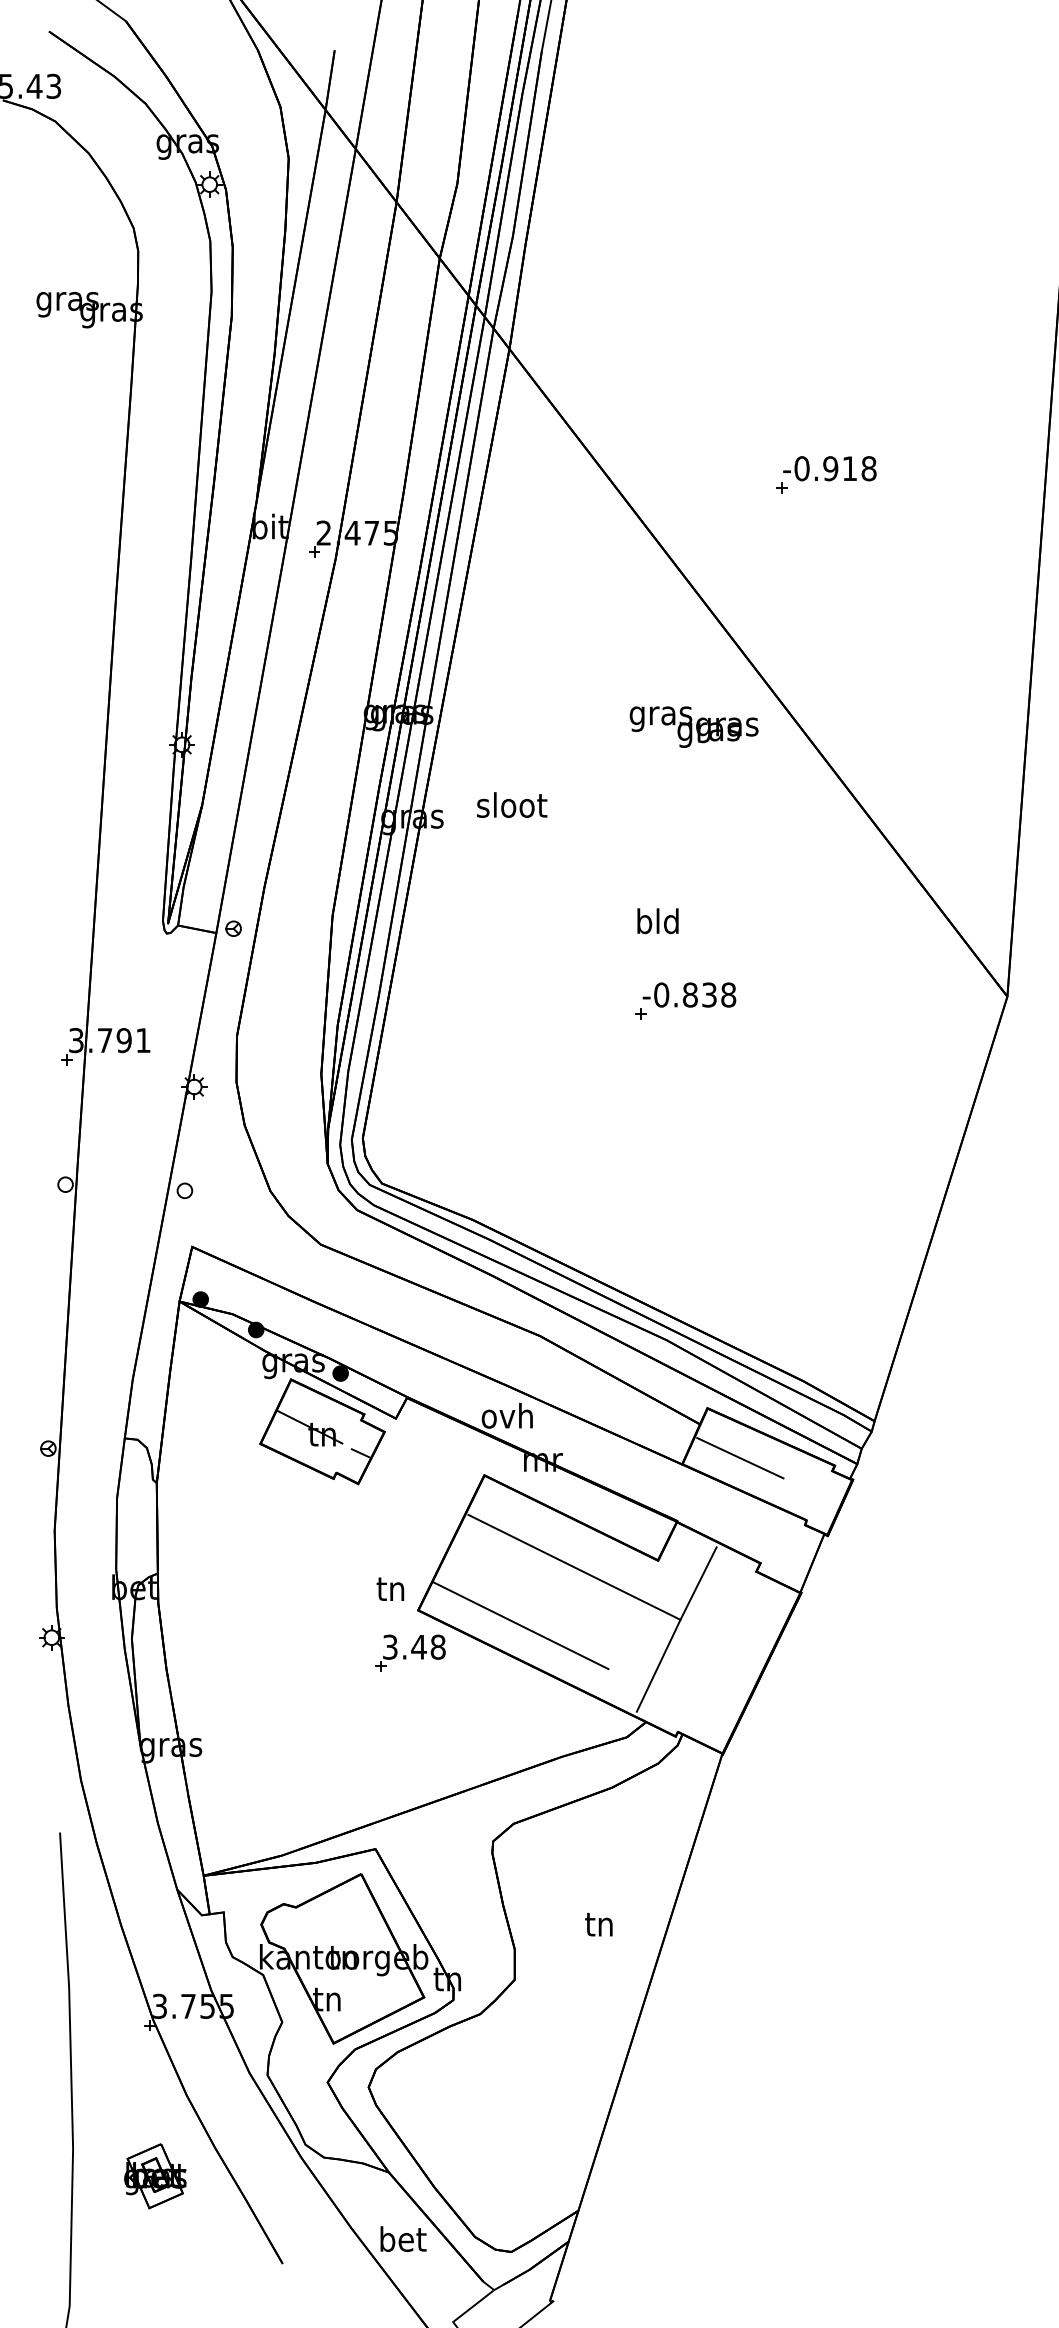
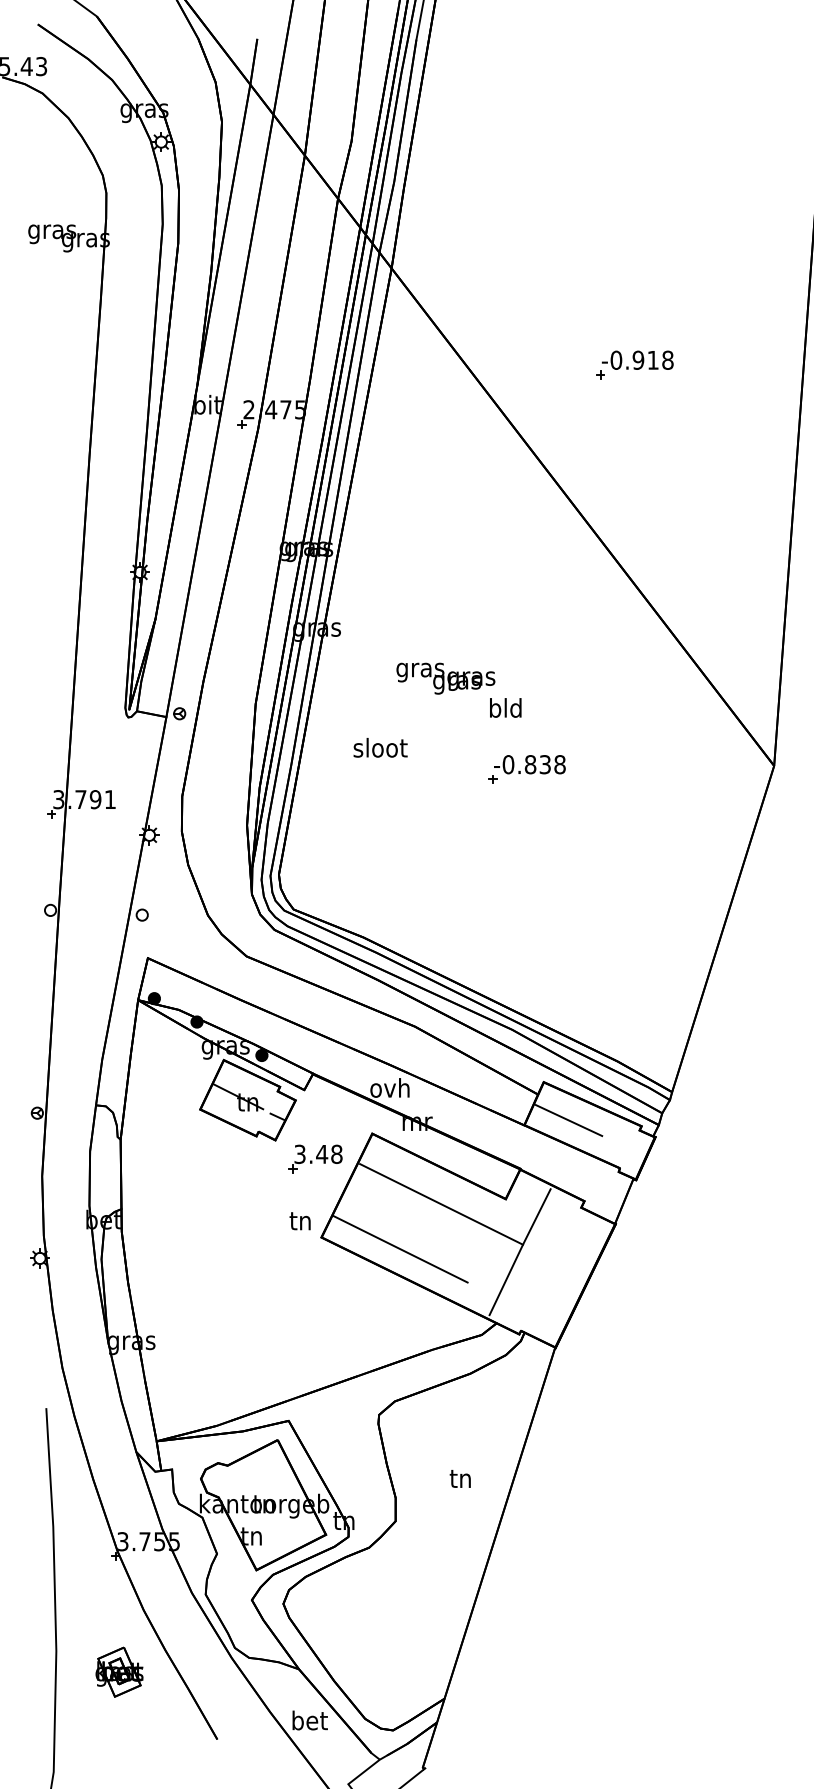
text: (693, 726) -> (445, 678), moved
text: (512, 804) -> (380, 747), moved
part: (410, 1652) -> (315, 1158), moved

